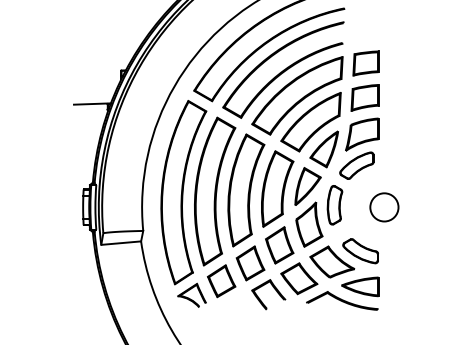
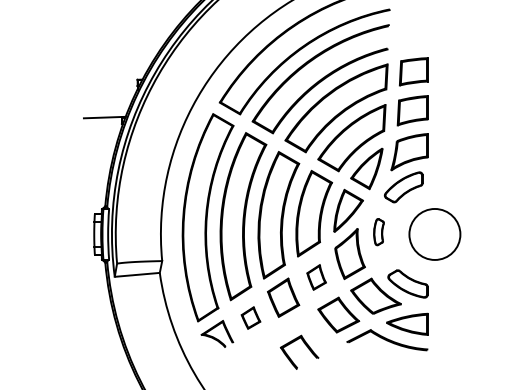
part: (334, 205) -> (378, 232), size x0.6
circle: (384, 207) -> (434, 234), size x1.6
part: (279, 245) -> (316, 277), size x0.6
part: (221, 281) -> (250, 318), size x0.6
part: (273, 288) -> (304, 345), moved

